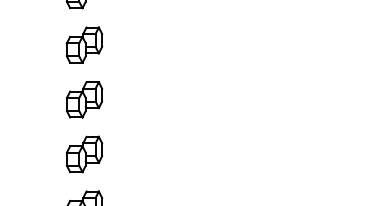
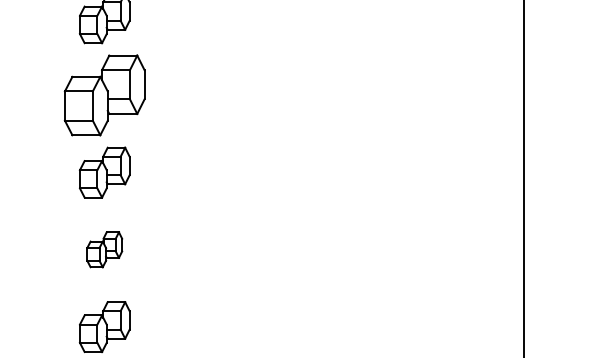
part: (84, 45) -> (104, 95), size x1.6
part: (84, 154) -> (104, 249), size x0.7

